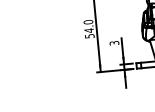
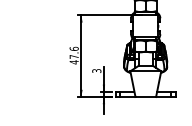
text: (88, 29) -> (73, 55), 54.0 -> 47.6

